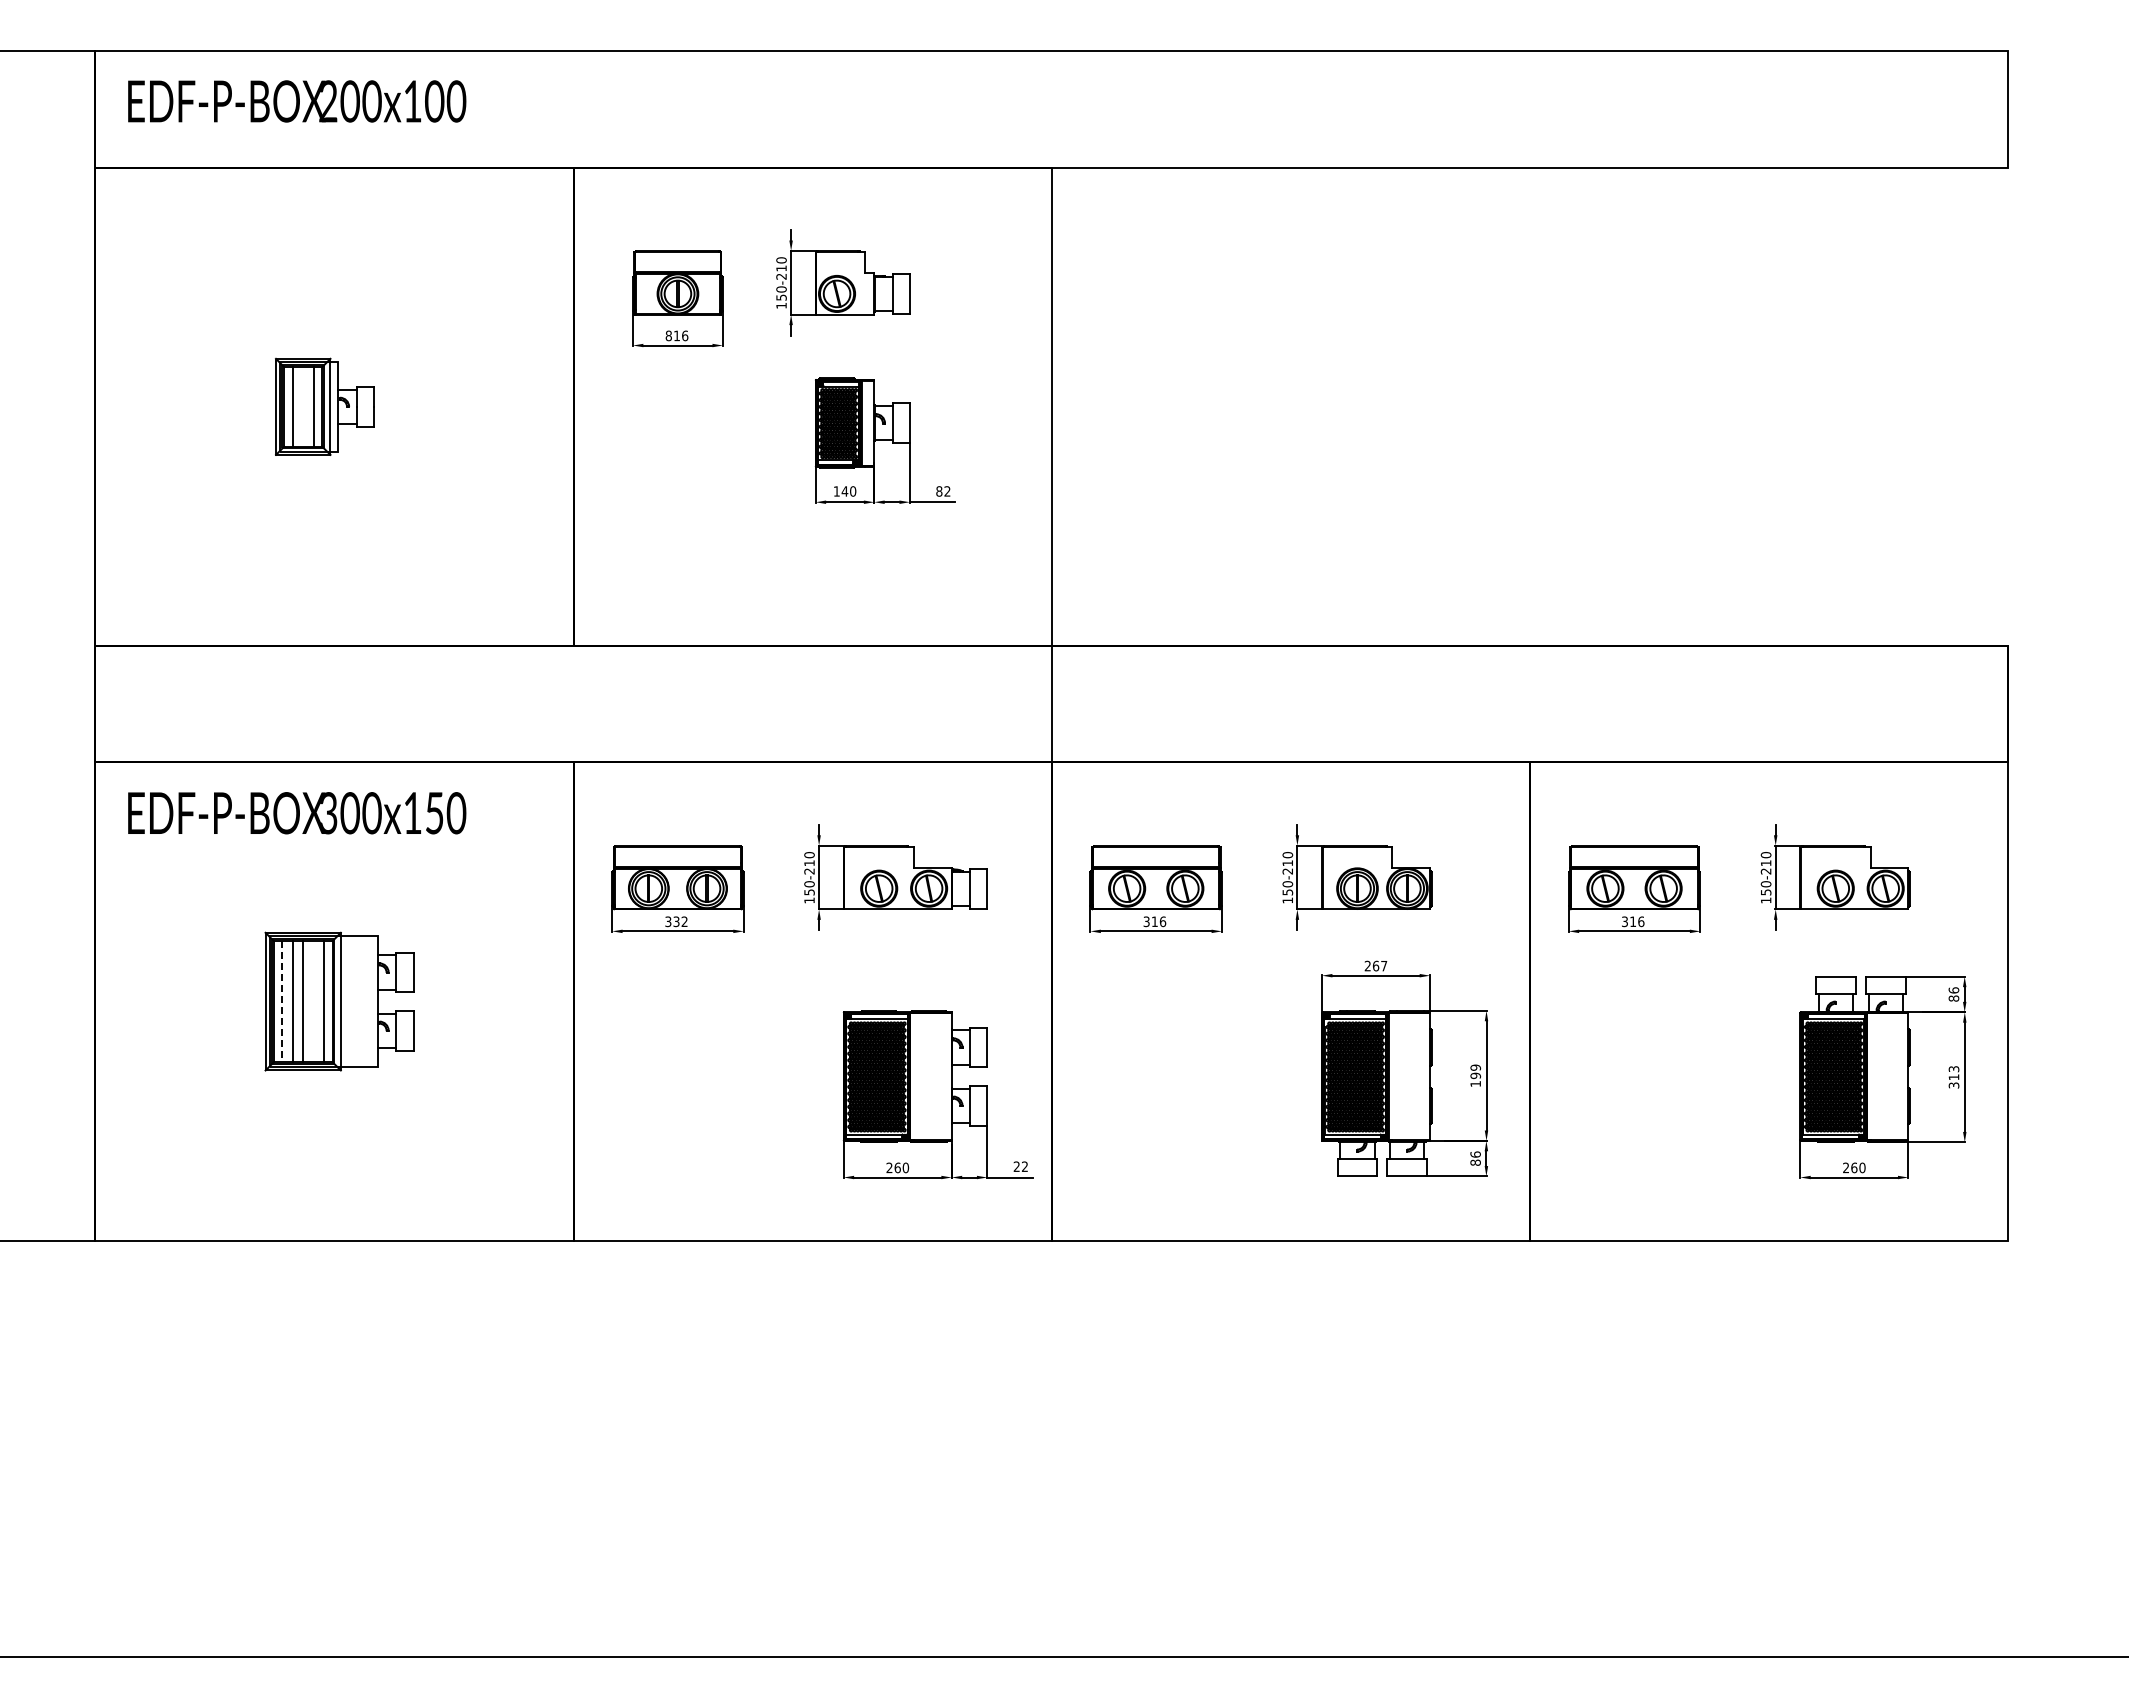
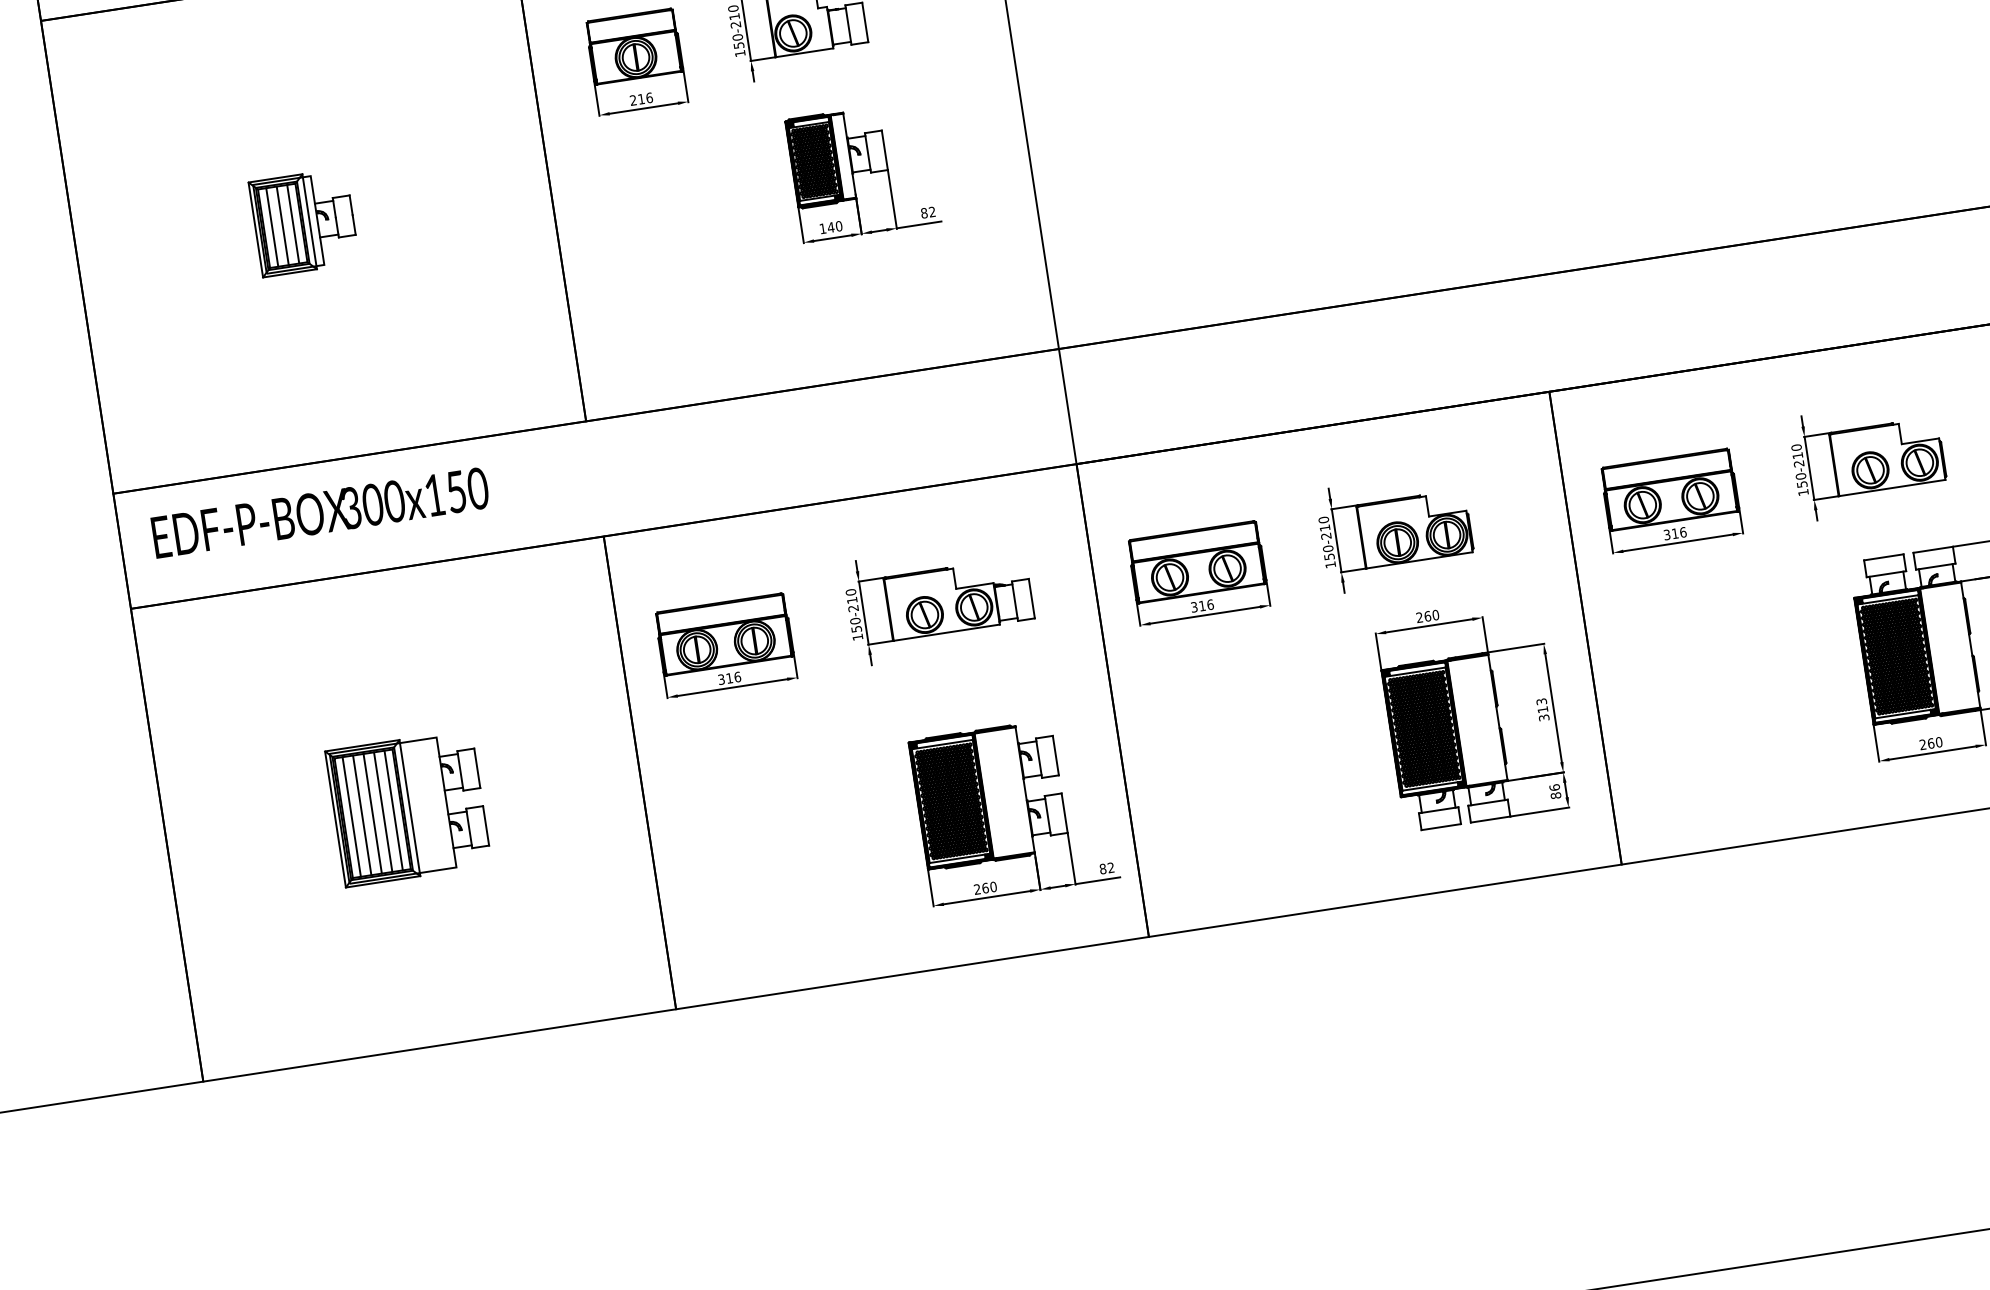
text: (668, 335) -> (633, 100), 816 -> 216
line: (303, 406) -> (282, 225), added
text: (297, 813) -> (320, 513), moved
text: (680, 921) -> (733, 677), 332 -> 316
text: (1384, 965) -> (1436, 614), 267 -> 260
line: (282, 1001) -> (352, 816), dashed -> solid
line: (313, 1001) -> (382, 812), added
text: (1475, 1075) -> (1542, 709), 199 -> 313
text: (1016, 1166) -> (1102, 868), 22 -> 82

